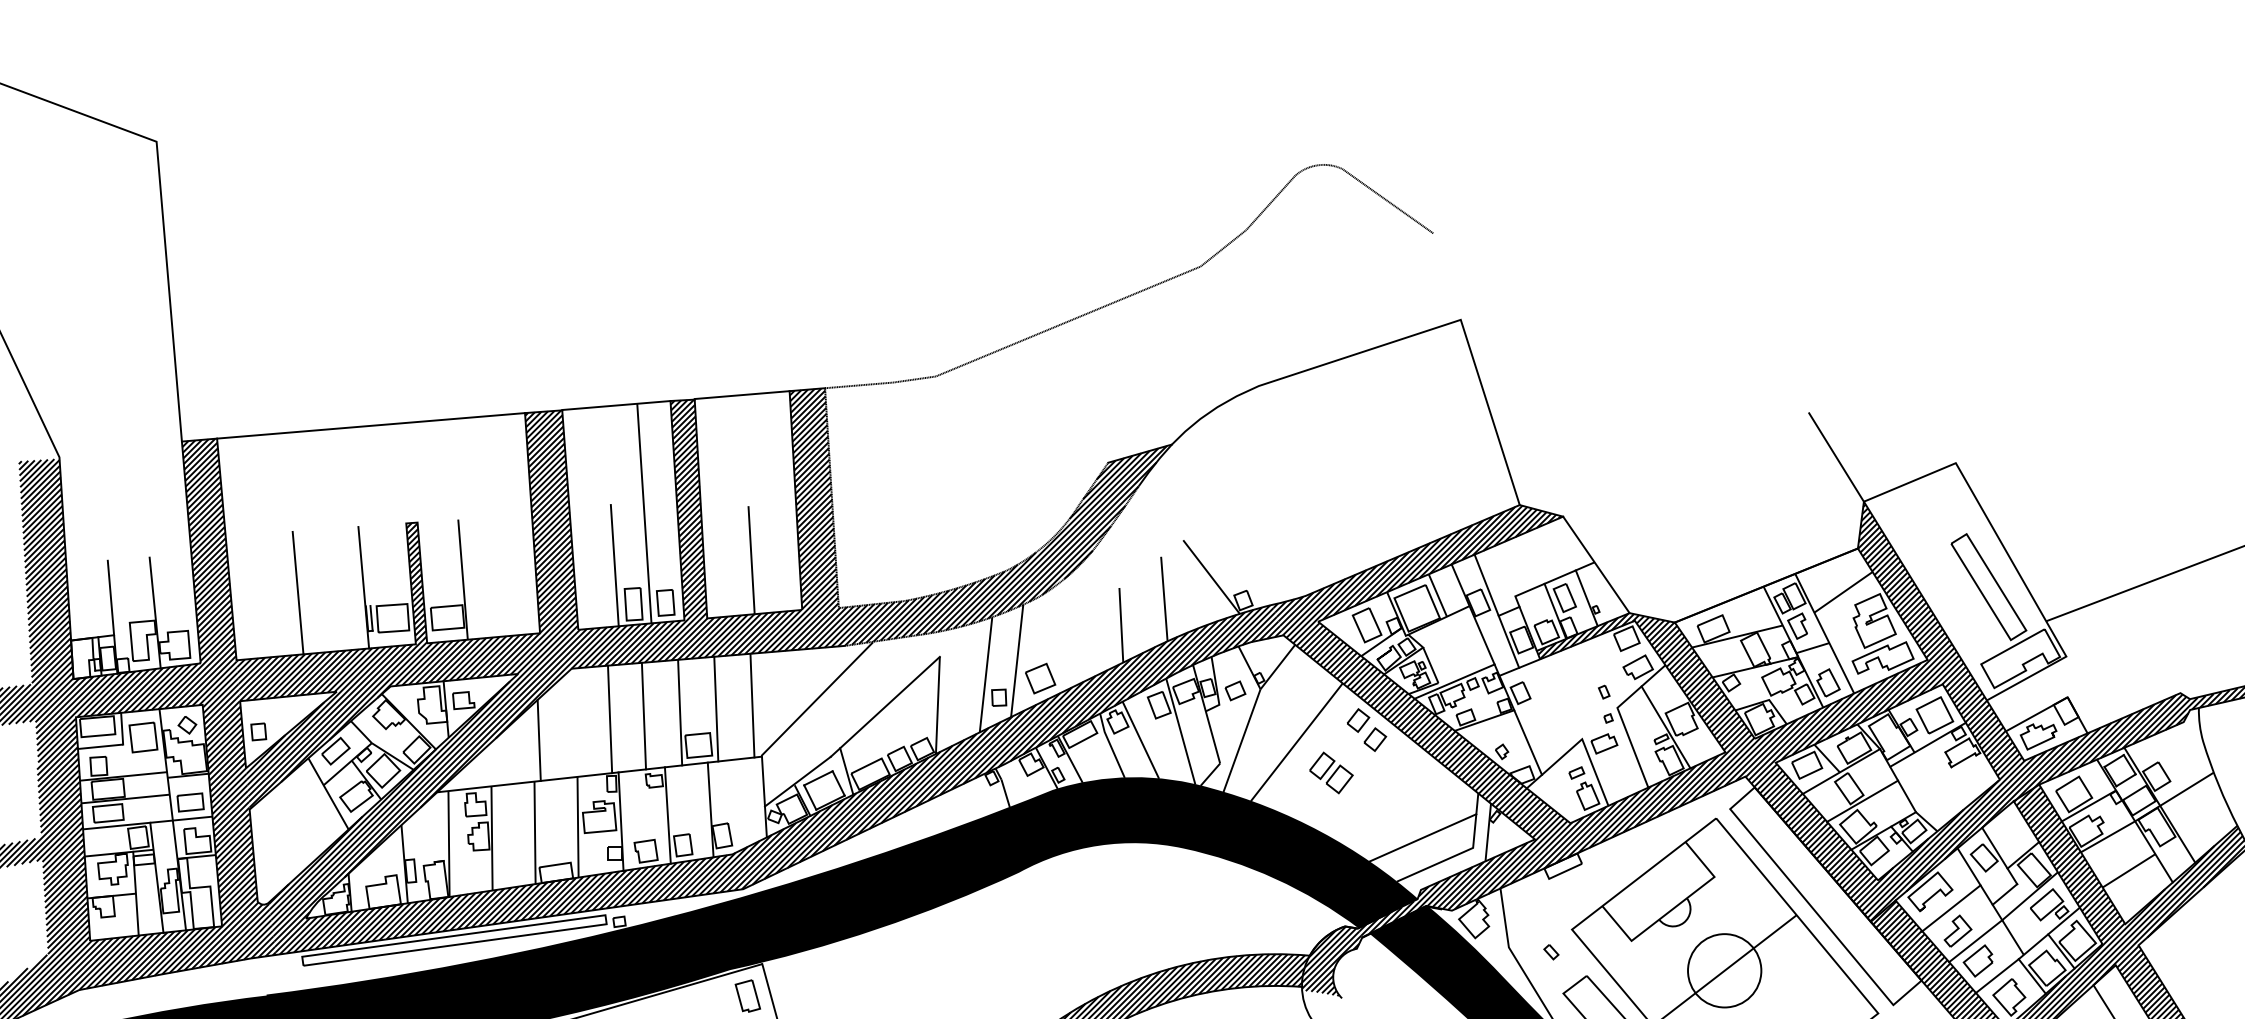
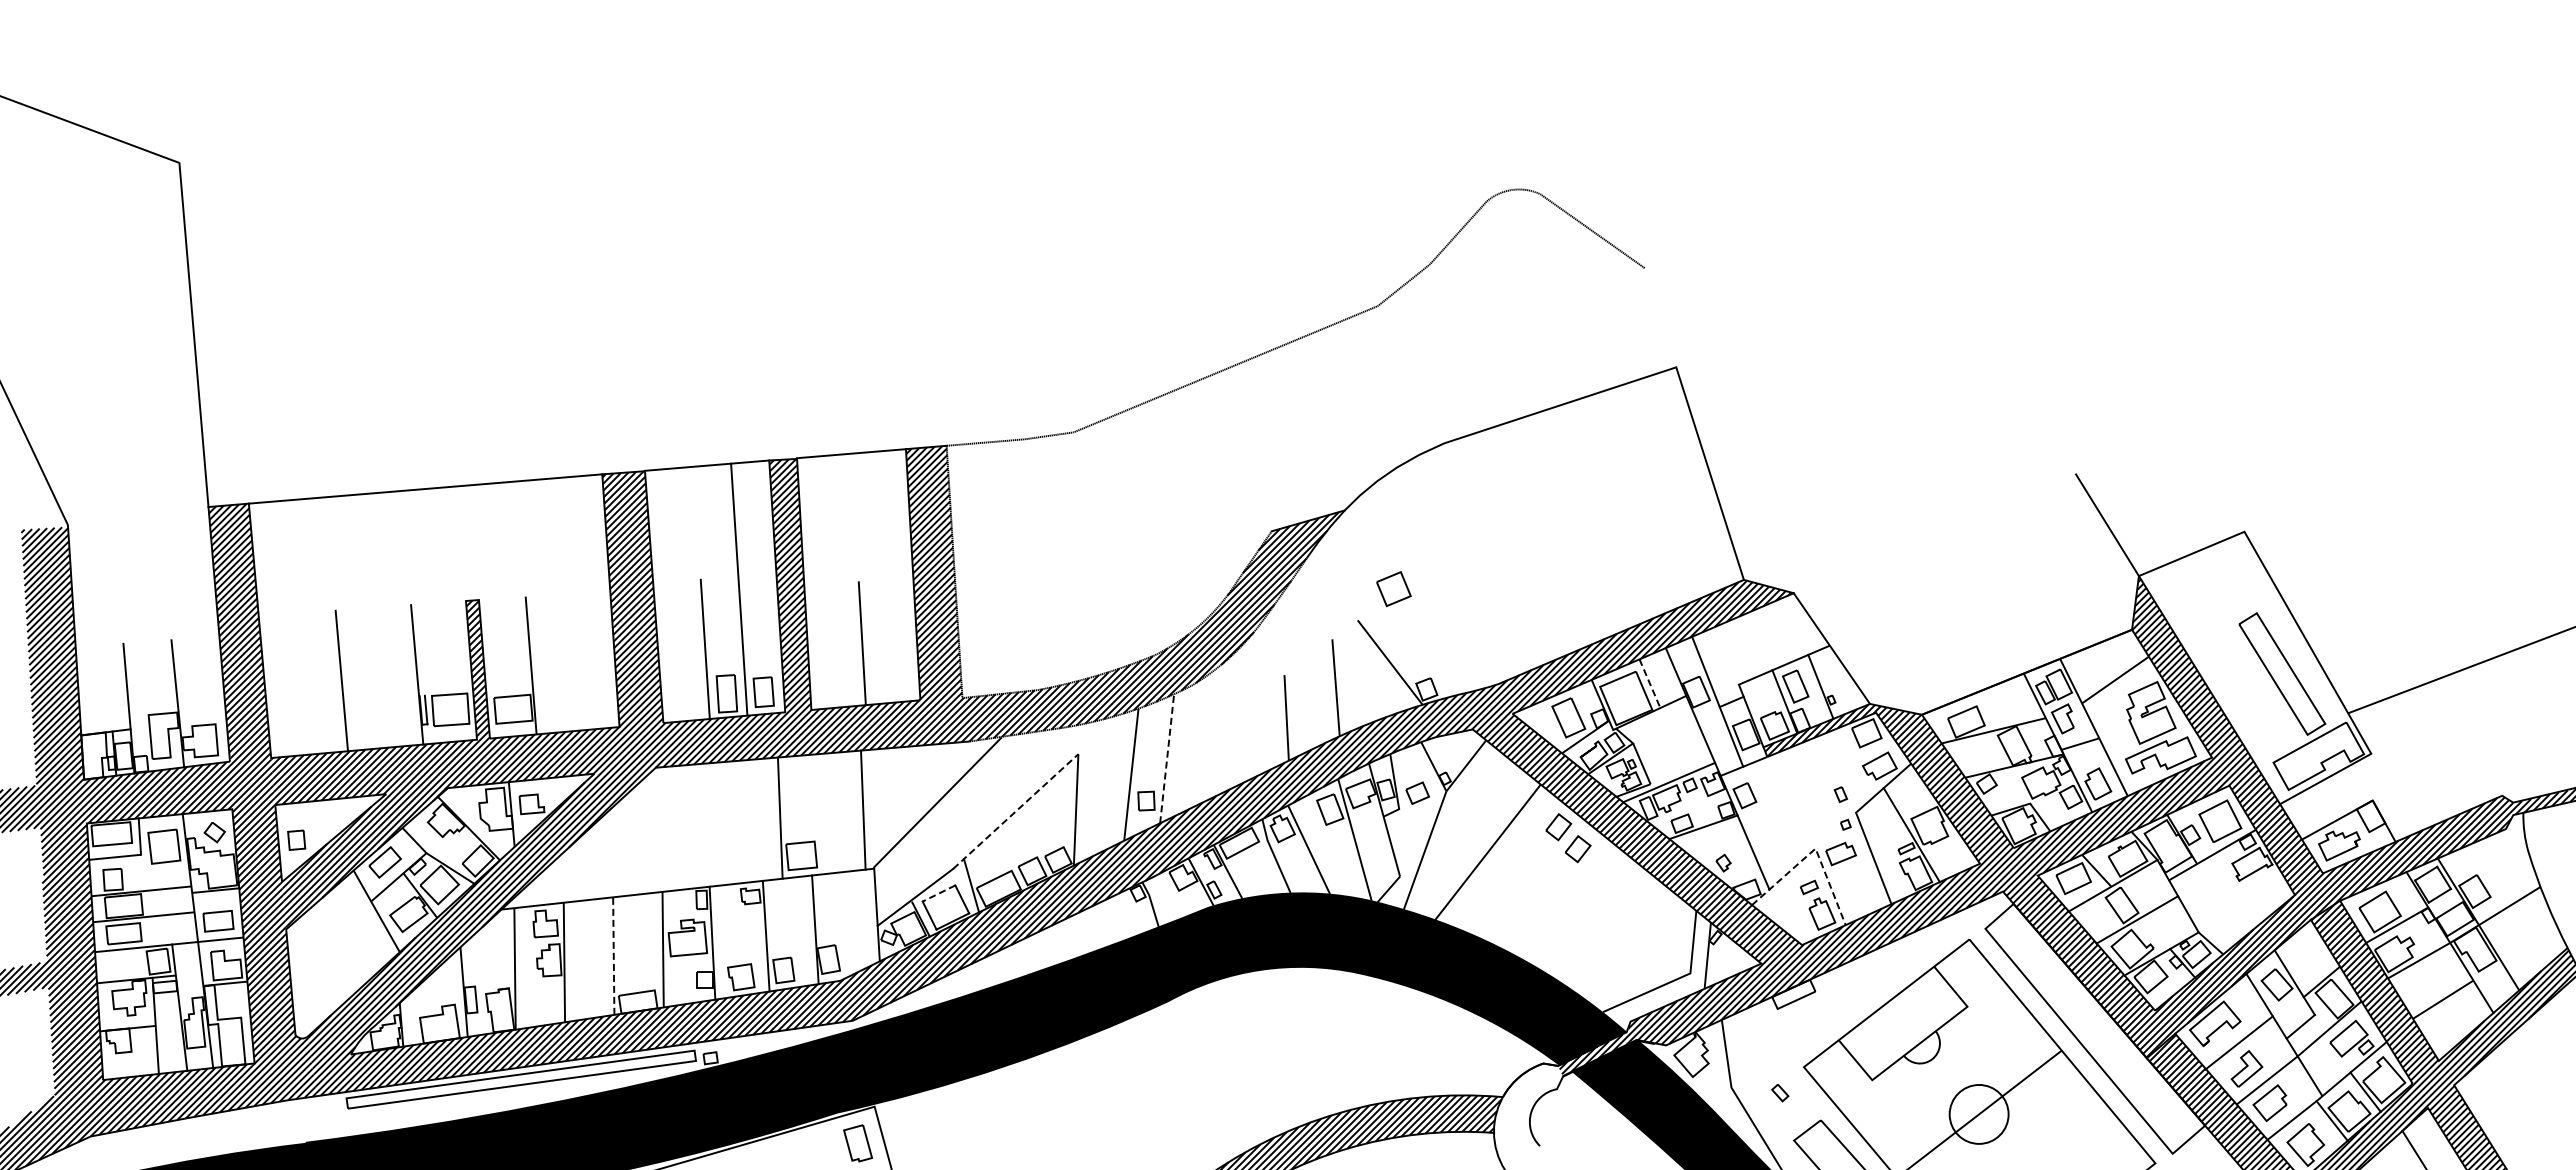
line: (1438, 596) -> (1650, 684), solid -> dashed
line: (1017, 660) -> (1167, 758), solid -> dashed
part: (1040, 678) -> (1393, 589), moved
line: (885, 706) -> (1015, 811), solid -> dashed
line: (716, 709) -> (821, 814), removed
line: (643, 716) -> (738, 822), removed
line: (609, 719) -> (699, 825), removed
line: (539, 739) -> (618, 849), removed
line: (1581, 739) -> (1814, 849), solid -> dashed
part: (1331, 773) -> (1527, 887), removed
line: (817, 778) -> (938, 893), solid -> dashed
line: (534, 833) -> (613, 956), solid -> dashed
line: (1422, 837) -> (1632, 961), removed
hatch: (1332, 961) -> (1528, 1103), removed
circle: (1725, 970) -> (1979, 1114), size x0.7

